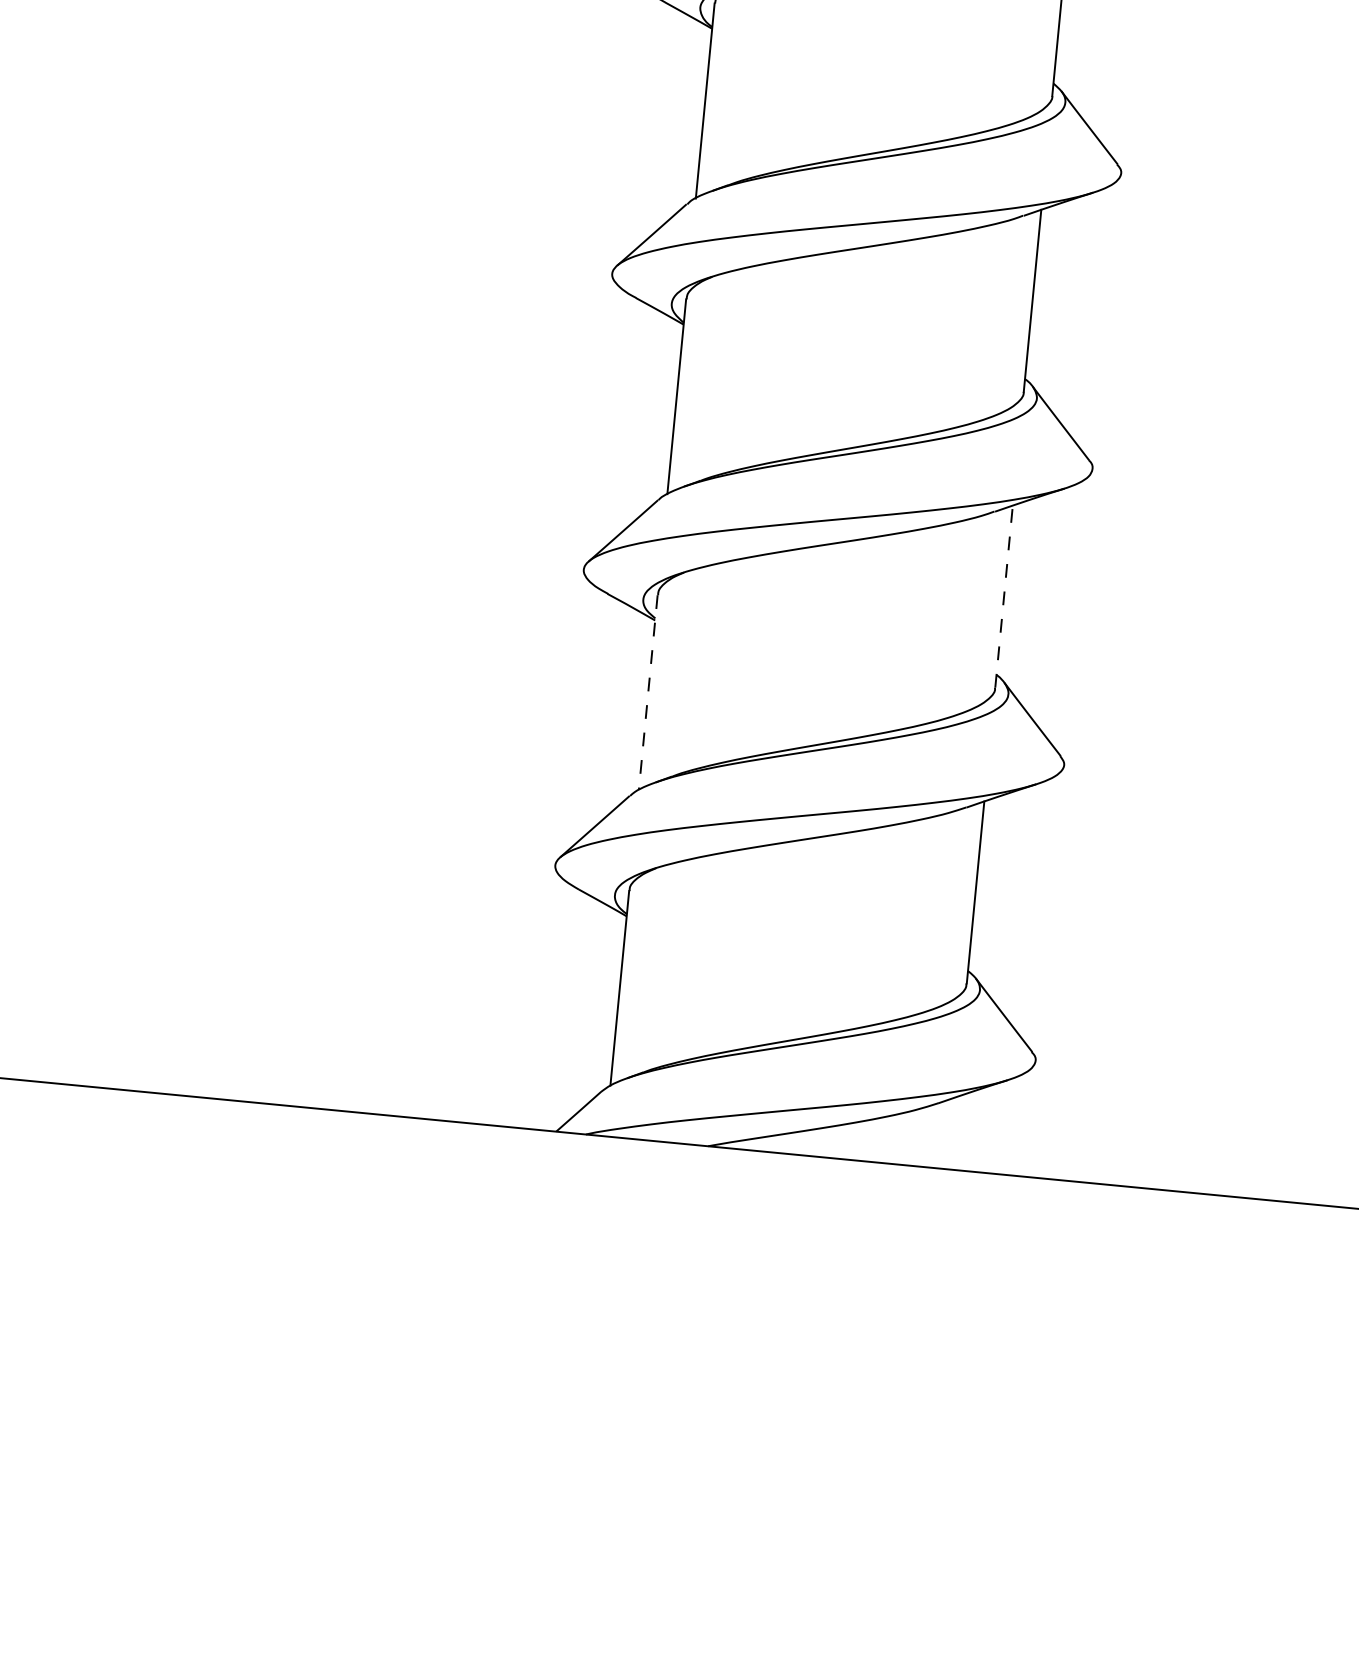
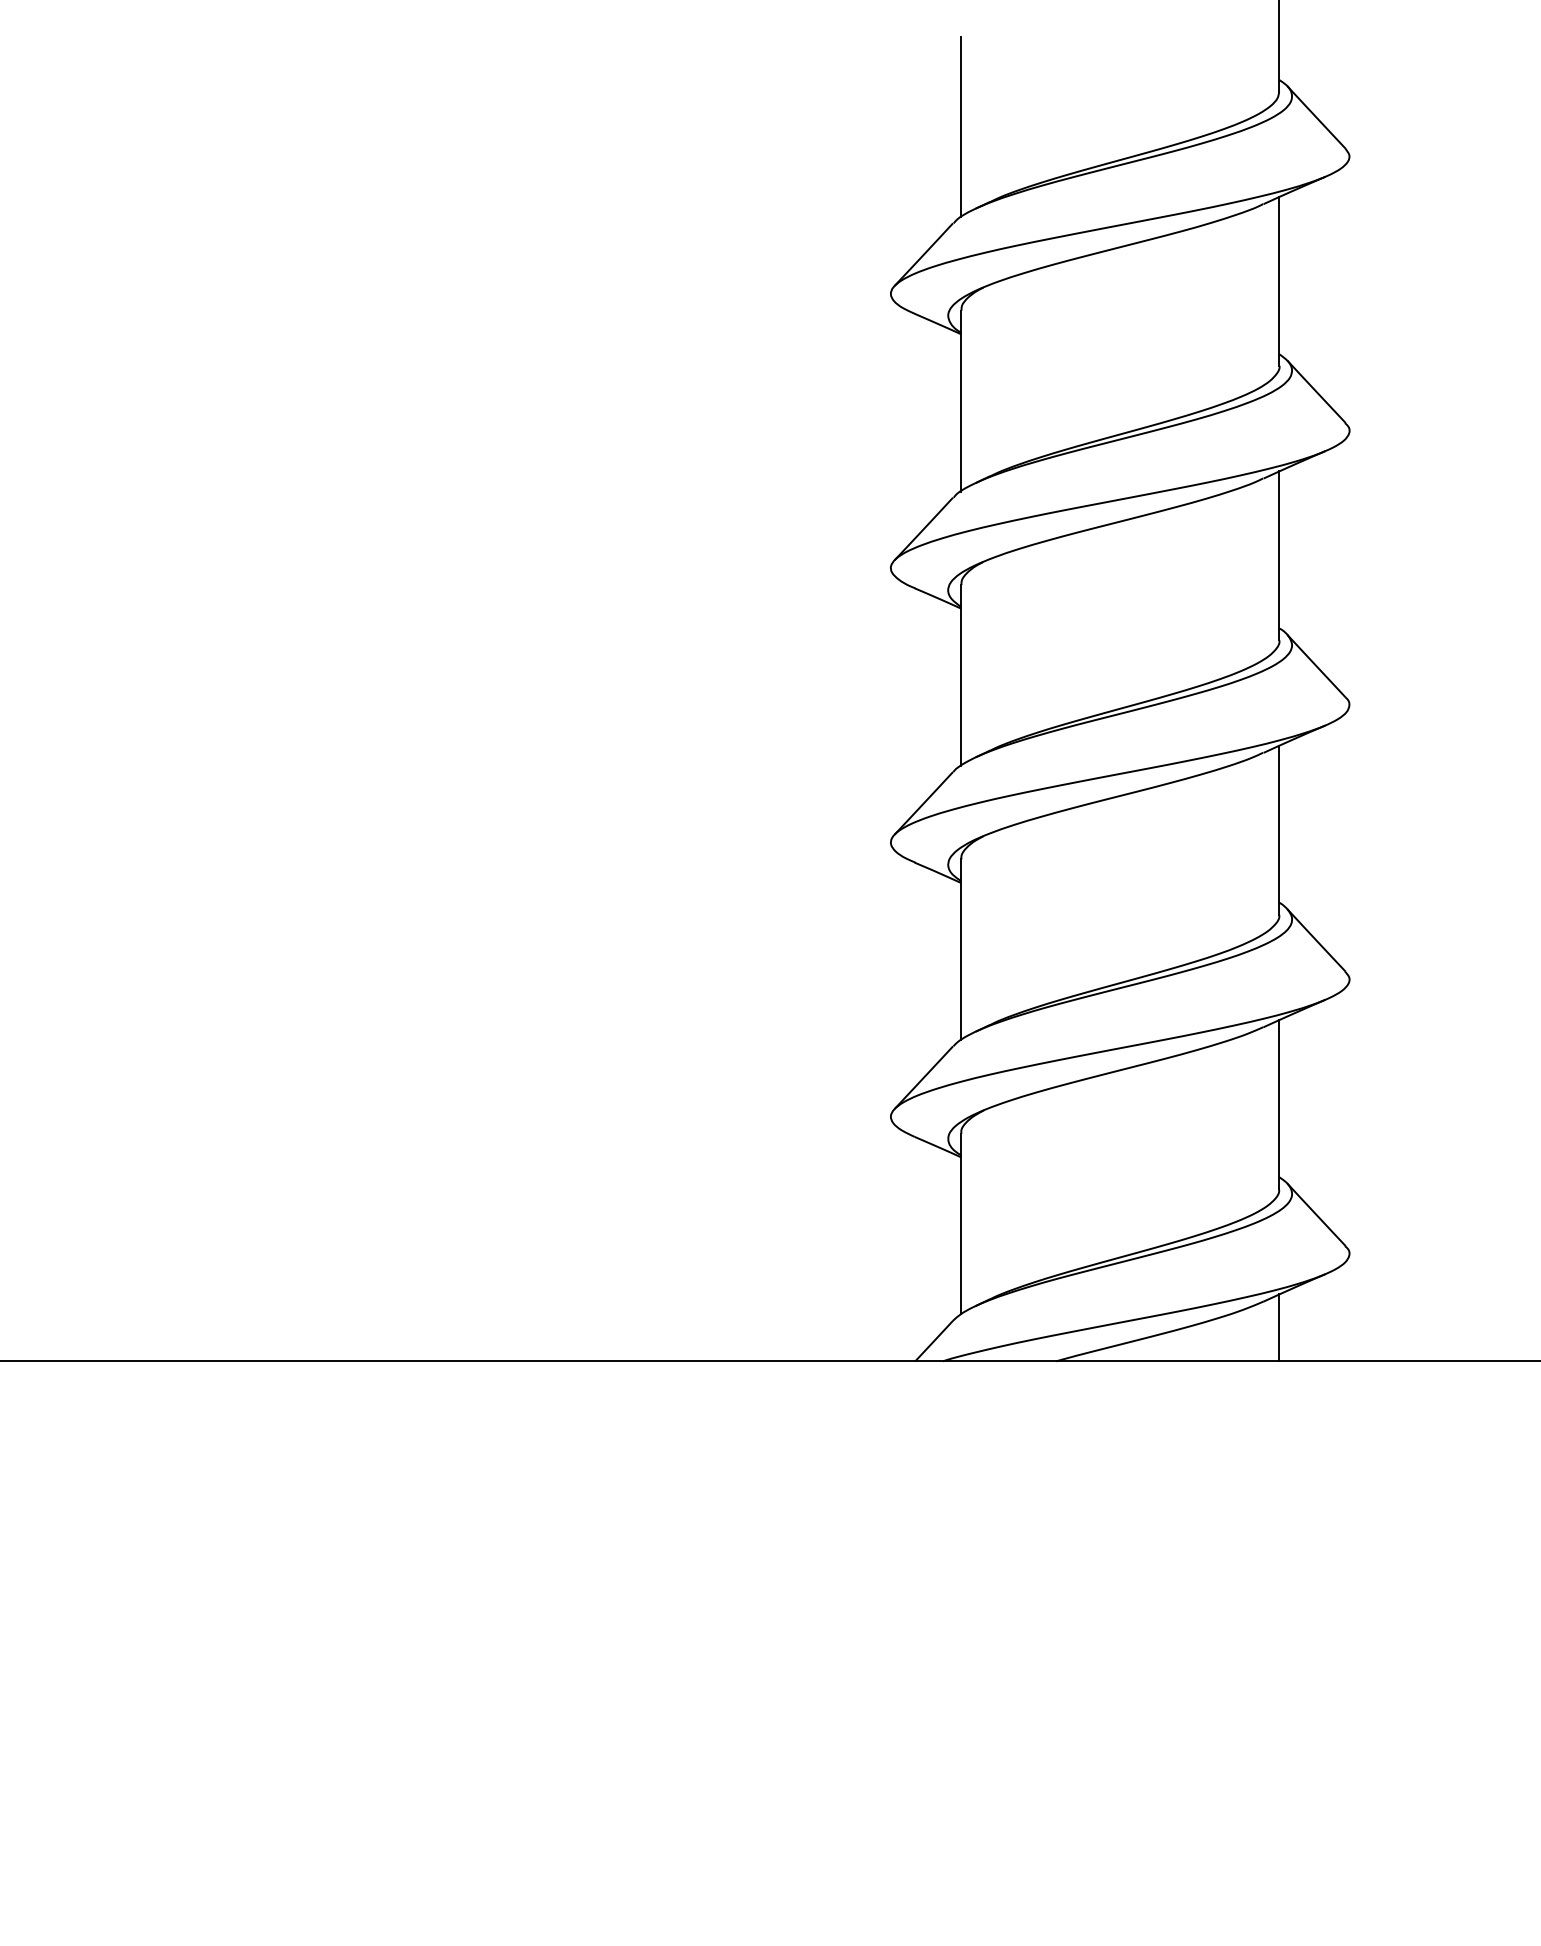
line: (1004, 595) -> (1279, 829), dashed -> solid
line: (647, 693) -> (960, 950), dashed -> solid
line: (952, 1132) -> (1279, 1327), added

